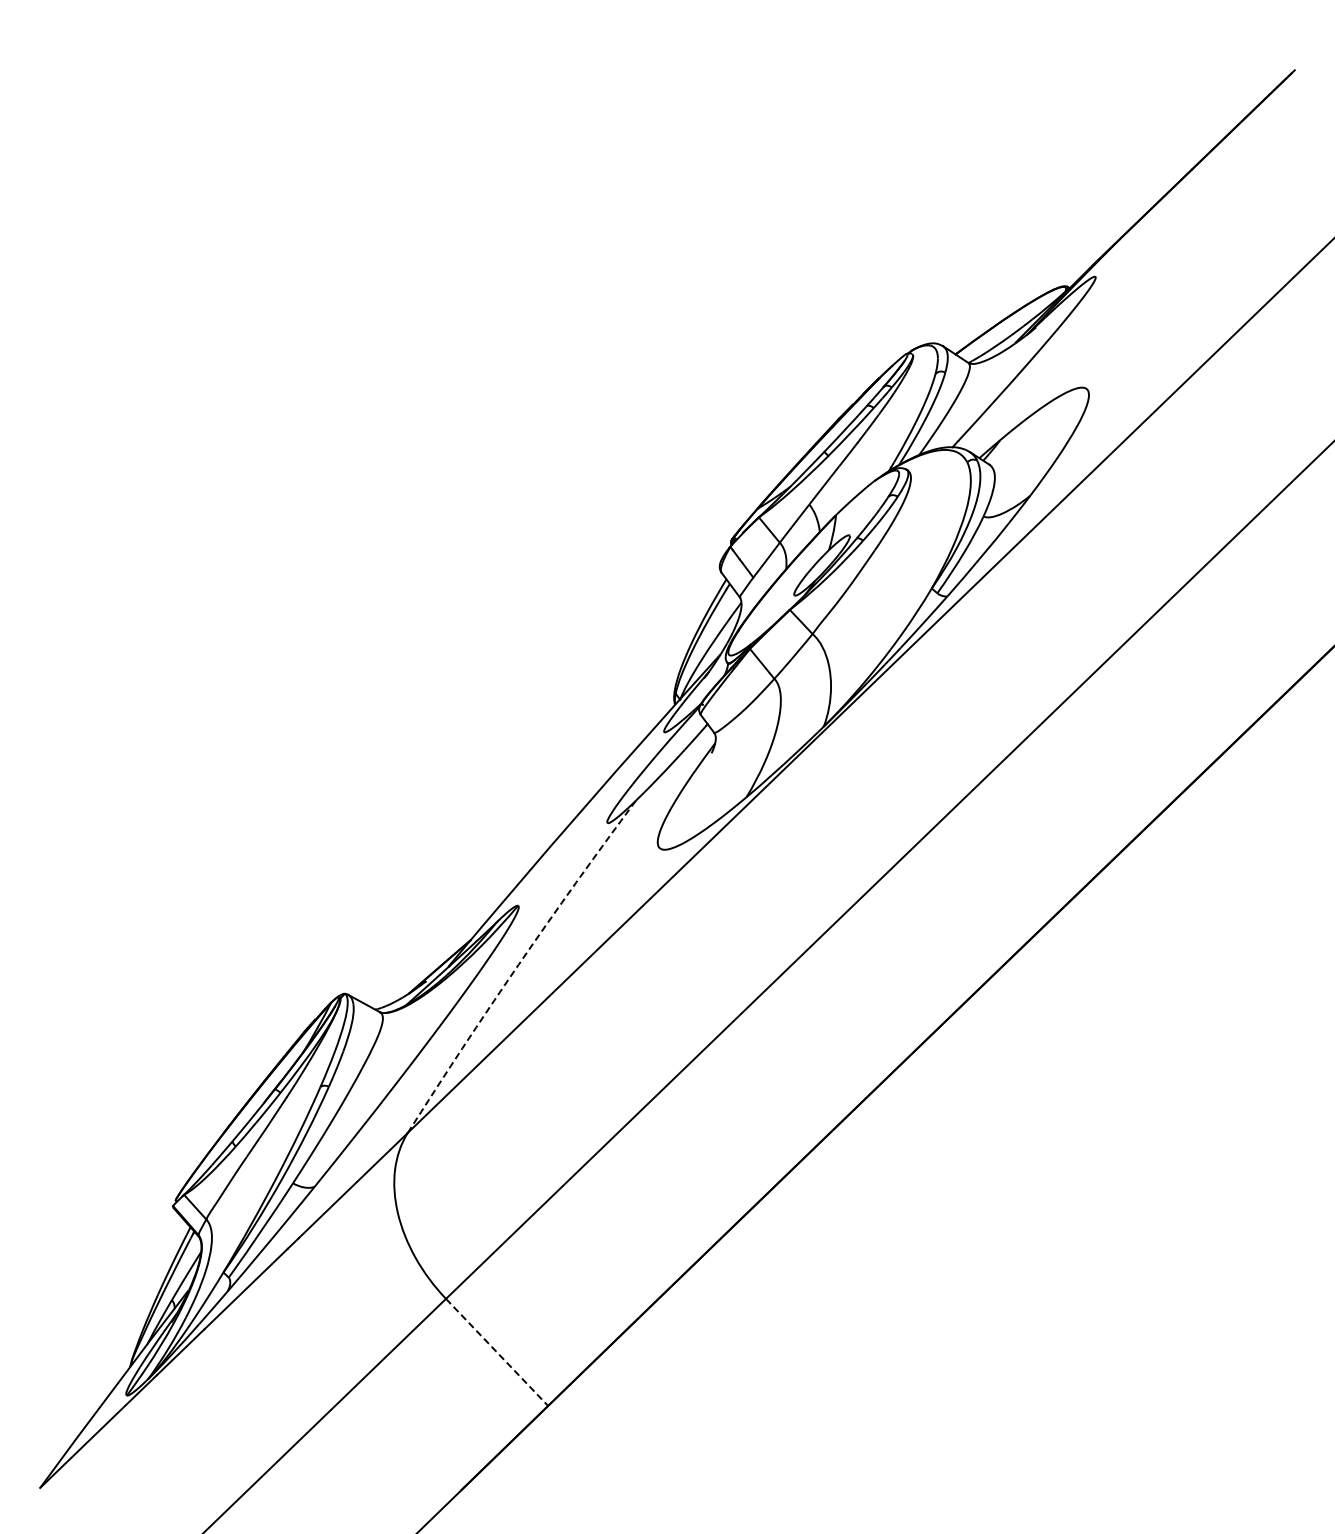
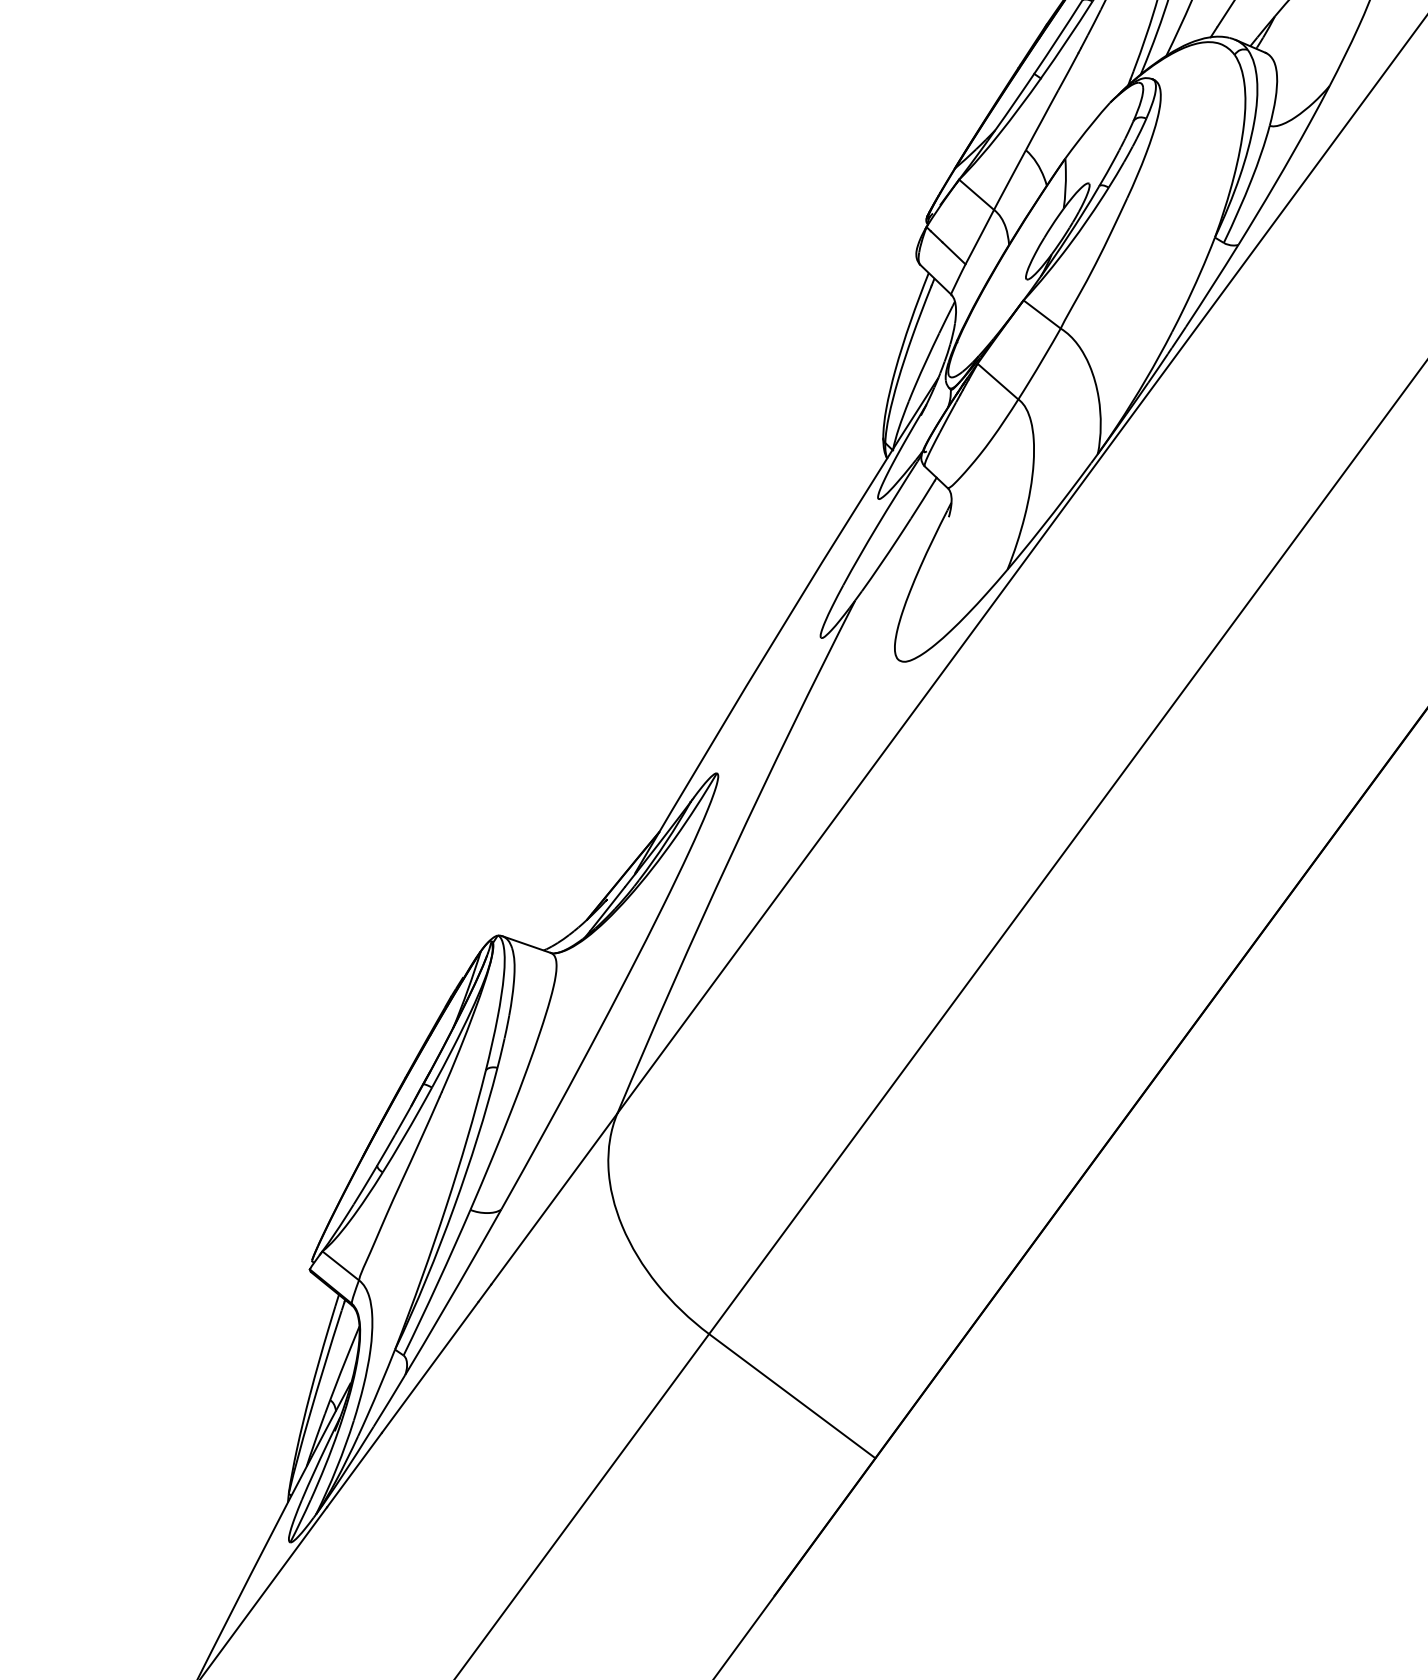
arc: (518, 964) -> (731, 854), dashed -> solid
line: (497, 1352) -> (792, 1396), dashed -> solid

